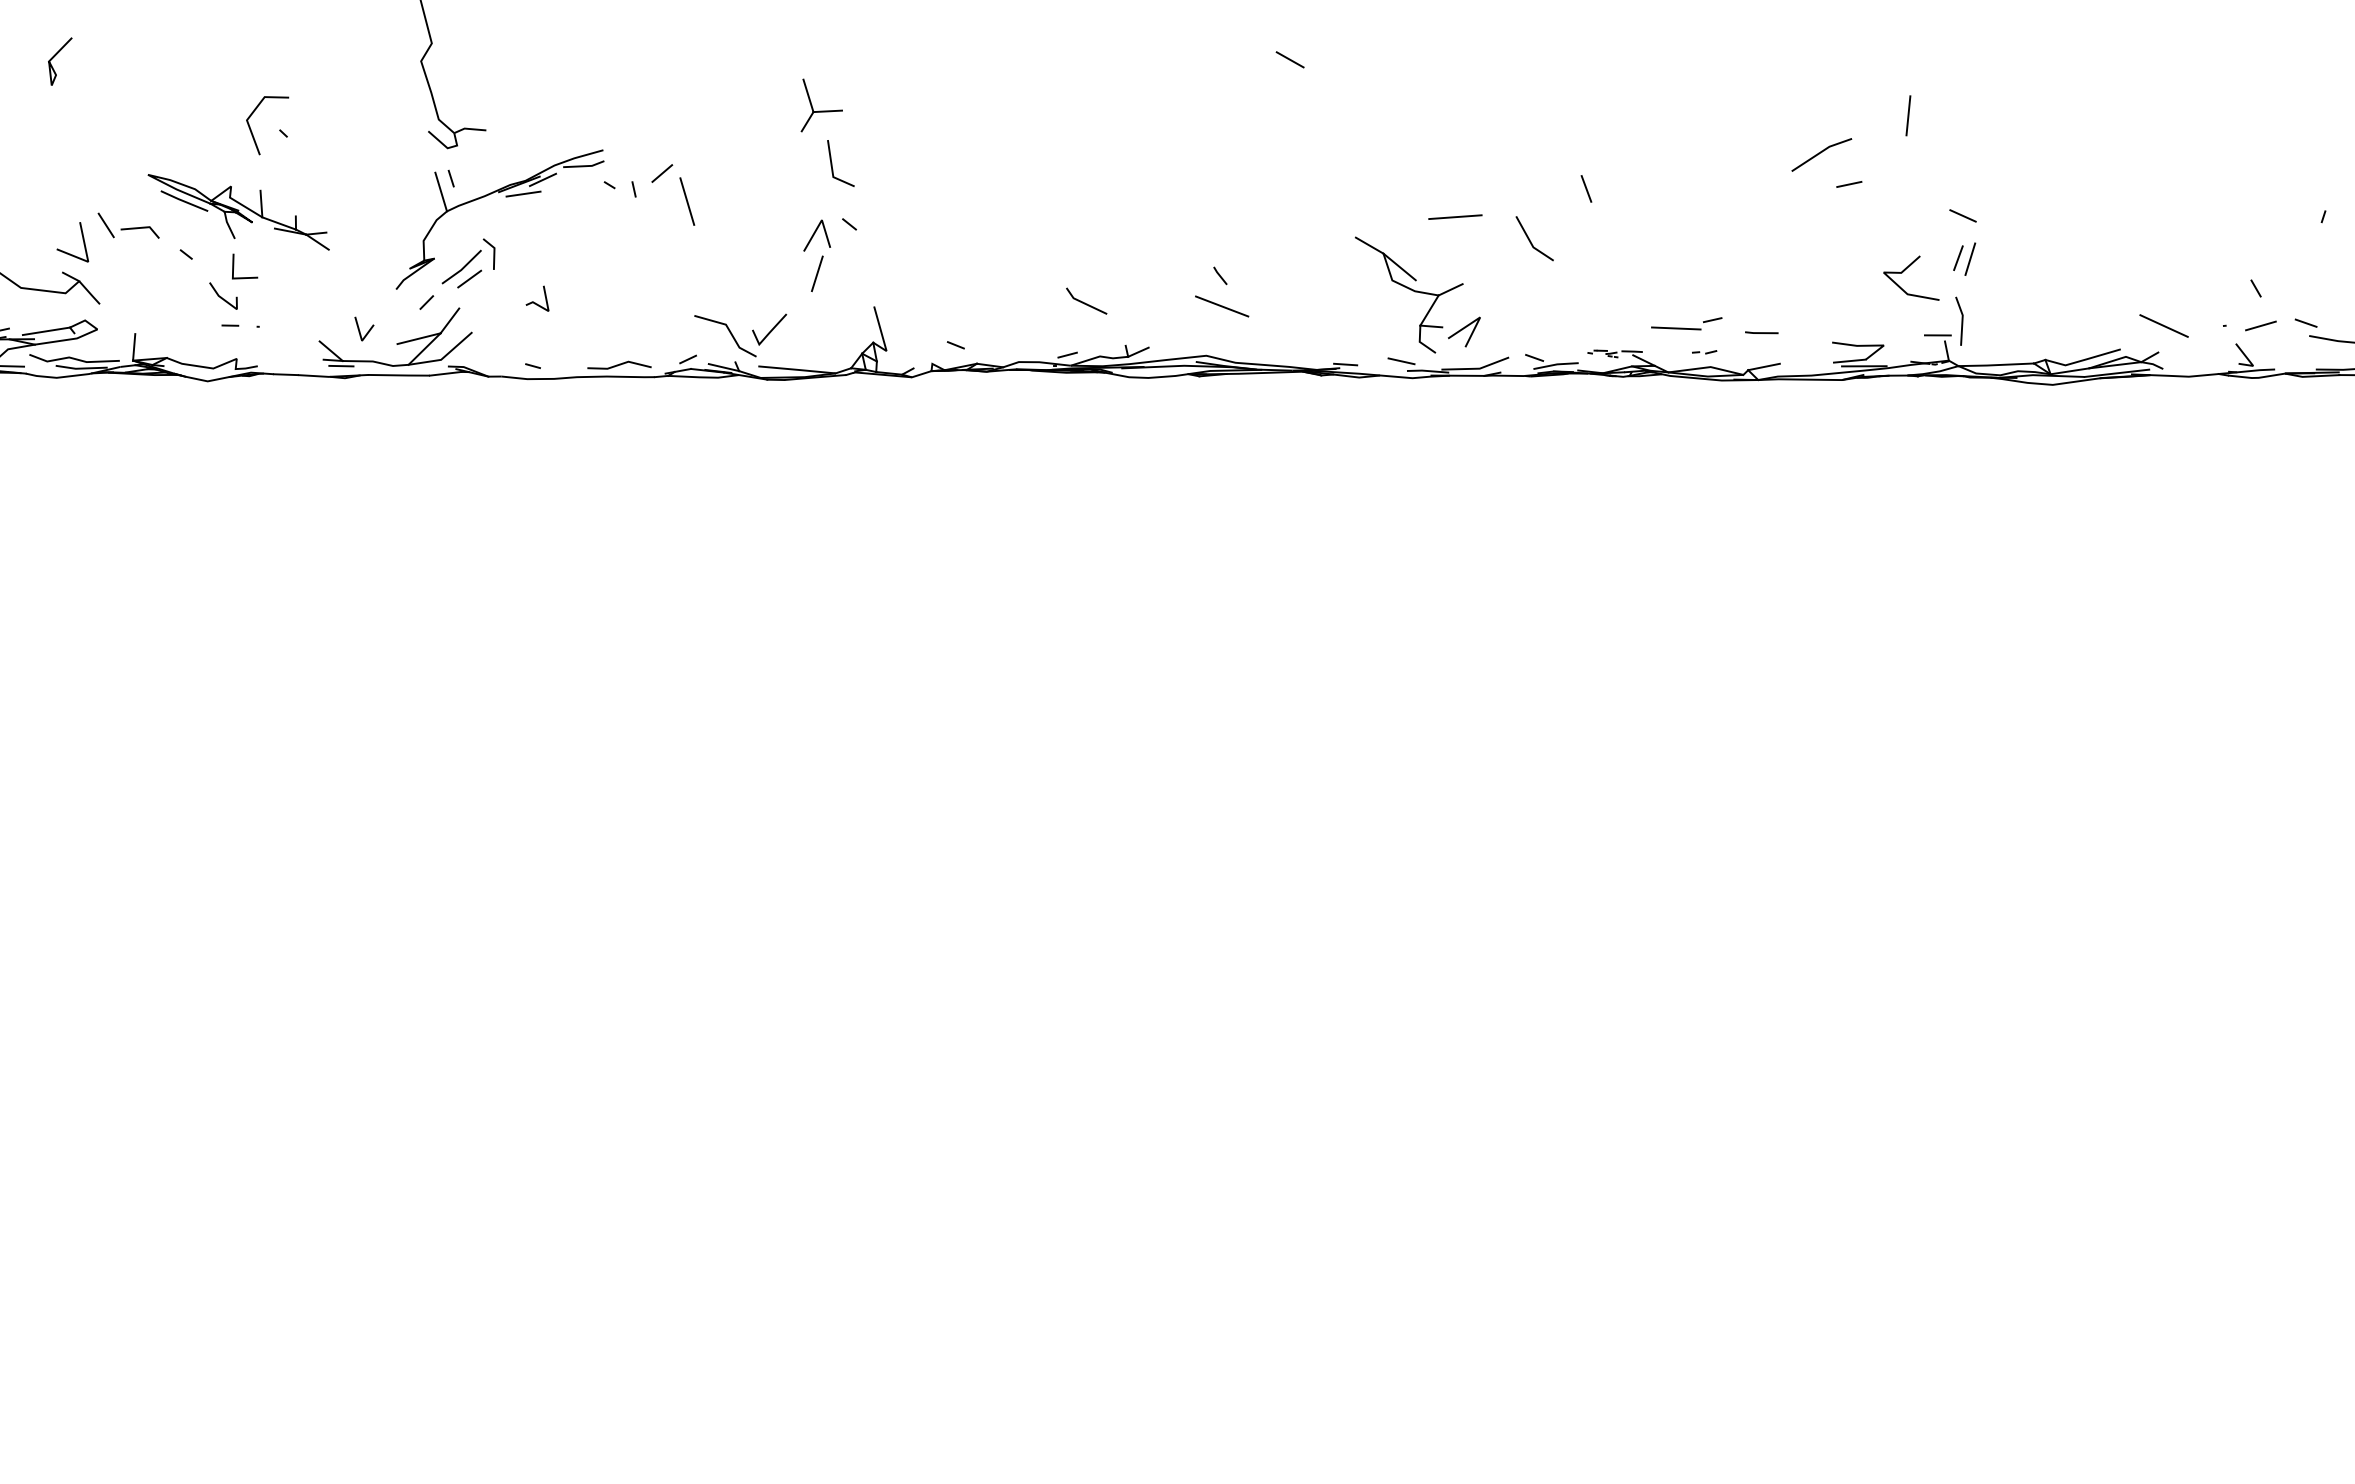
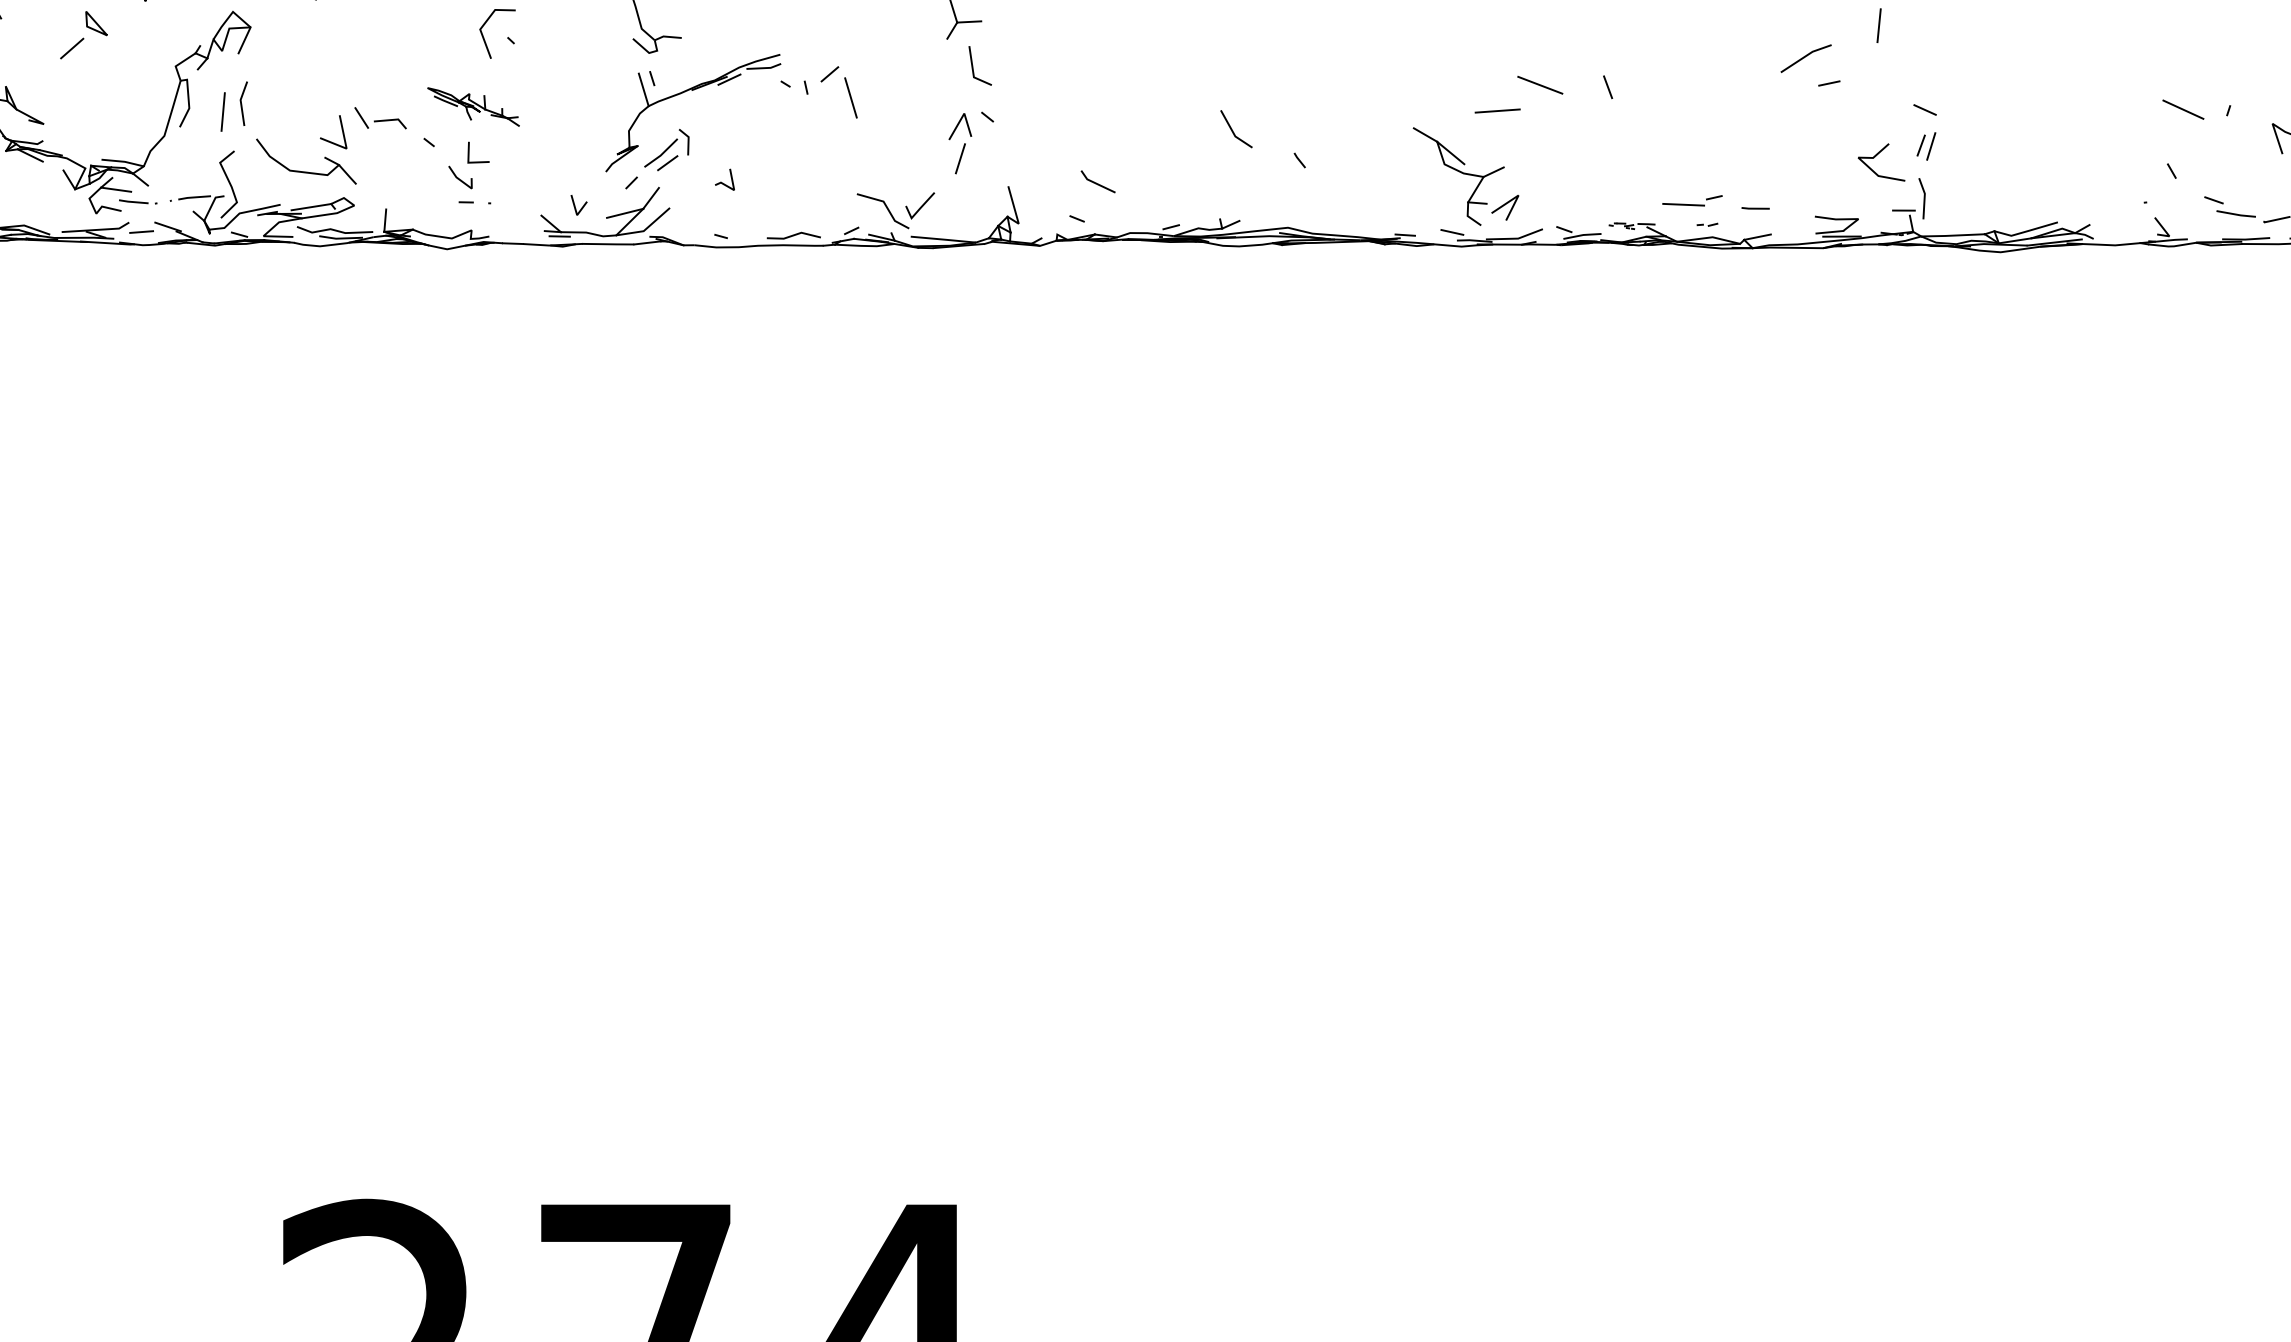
line: (522, 193) -> (712, 91), removed
part: (238, 211) -> (473, 106), size x0.6
line: (1531, 240) -> (1233, 130), moved
line: (1084, 302) -> (1096, 182), moved
line: (1222, 306) -> (1540, 85), moved
line: (2164, 325) -> (2183, 109), moved
line: (2260, 325) -> (2175, 202), removed

